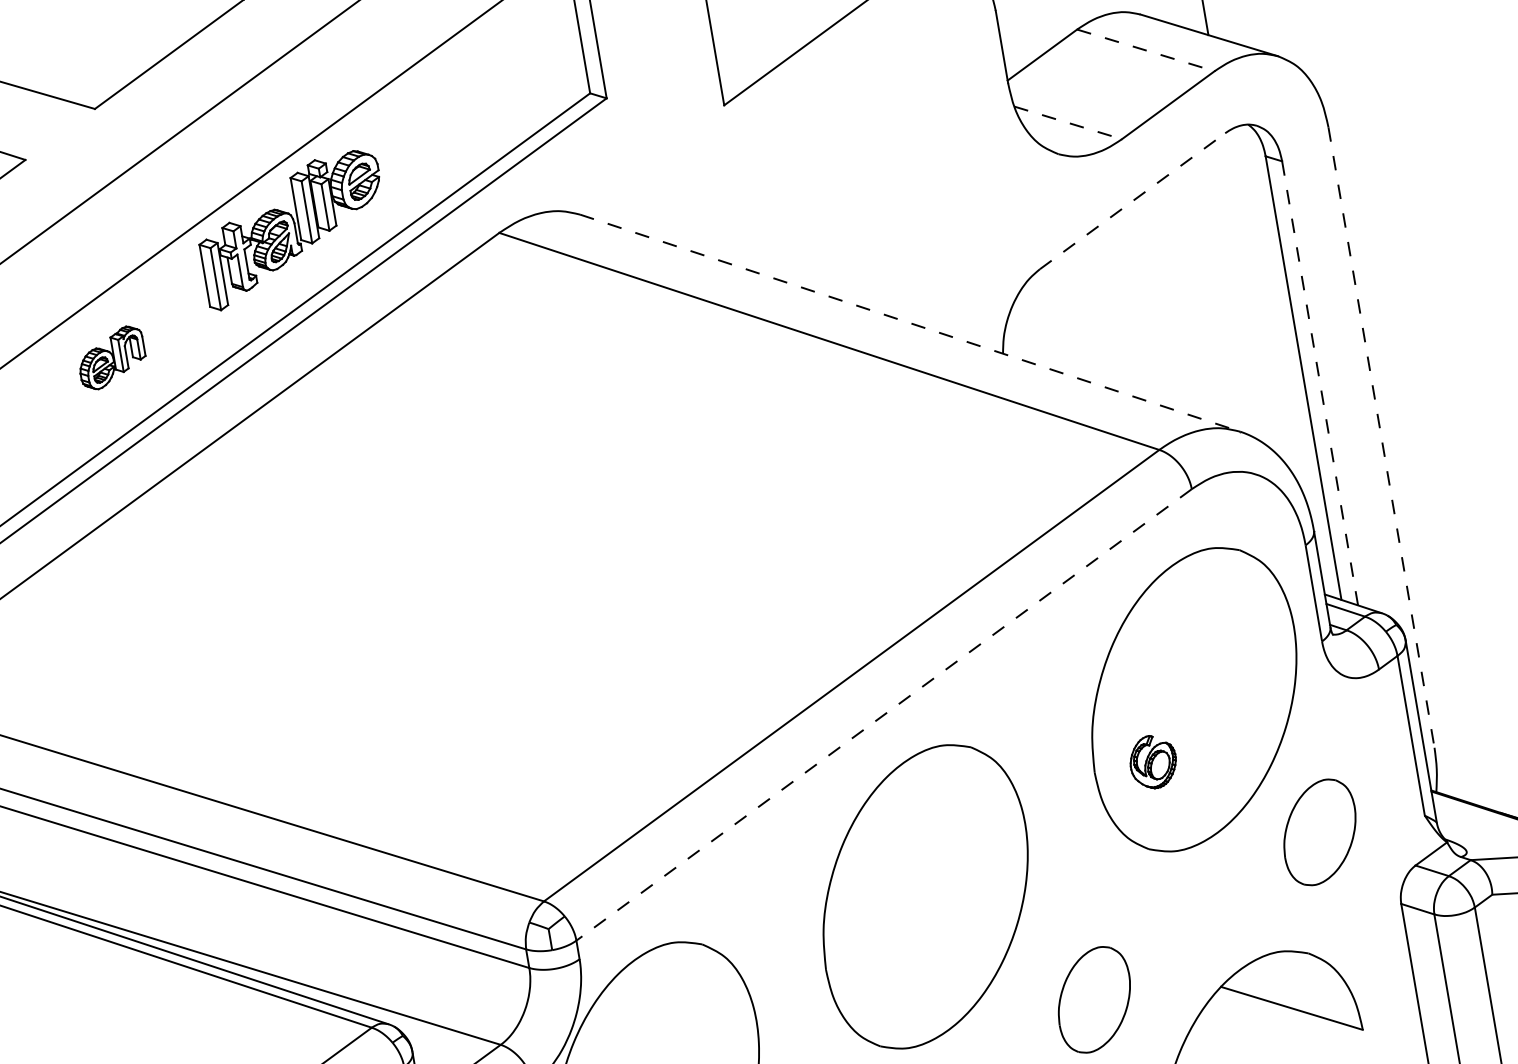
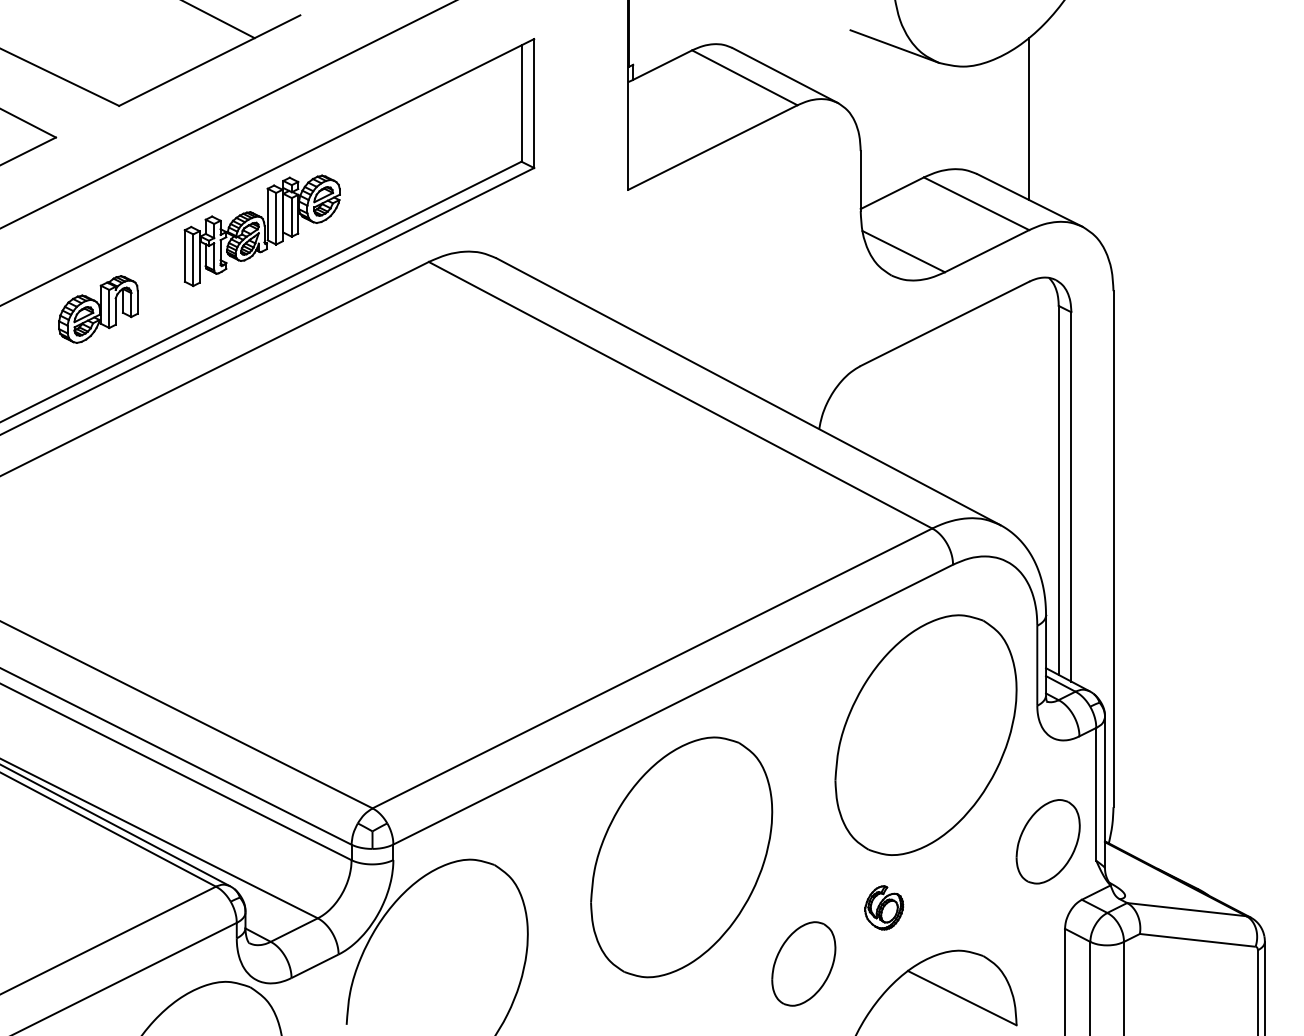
line: (1145, 50) -> (976, 203), dashed -> solid
line: (1069, 122) -> (904, 251), dashed -> solid
line: (1133, 200) -> (945, 323), dashed -> solid
line: (910, 322) -> (748, 391), dashed -> solid
part: (111, 357) -> (98, 309), size x1.43
line: (1320, 382) -> (1071, 496), dashed -> solid
line: (1381, 437) -> (1113, 549), dashed -> solid
line: (884, 714) -> (673, 704), dashed -> solid
part: (1153, 761) -> (884, 907), moved
part: (1319, 832) -> (1047, 841), moved

